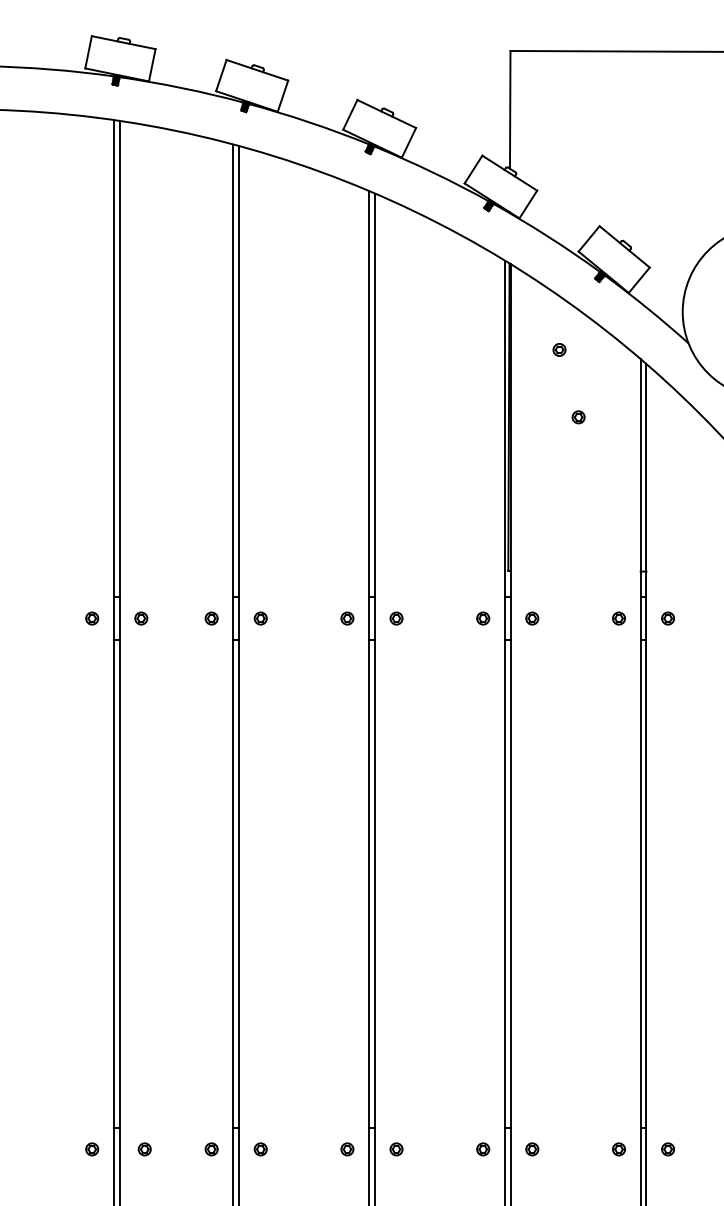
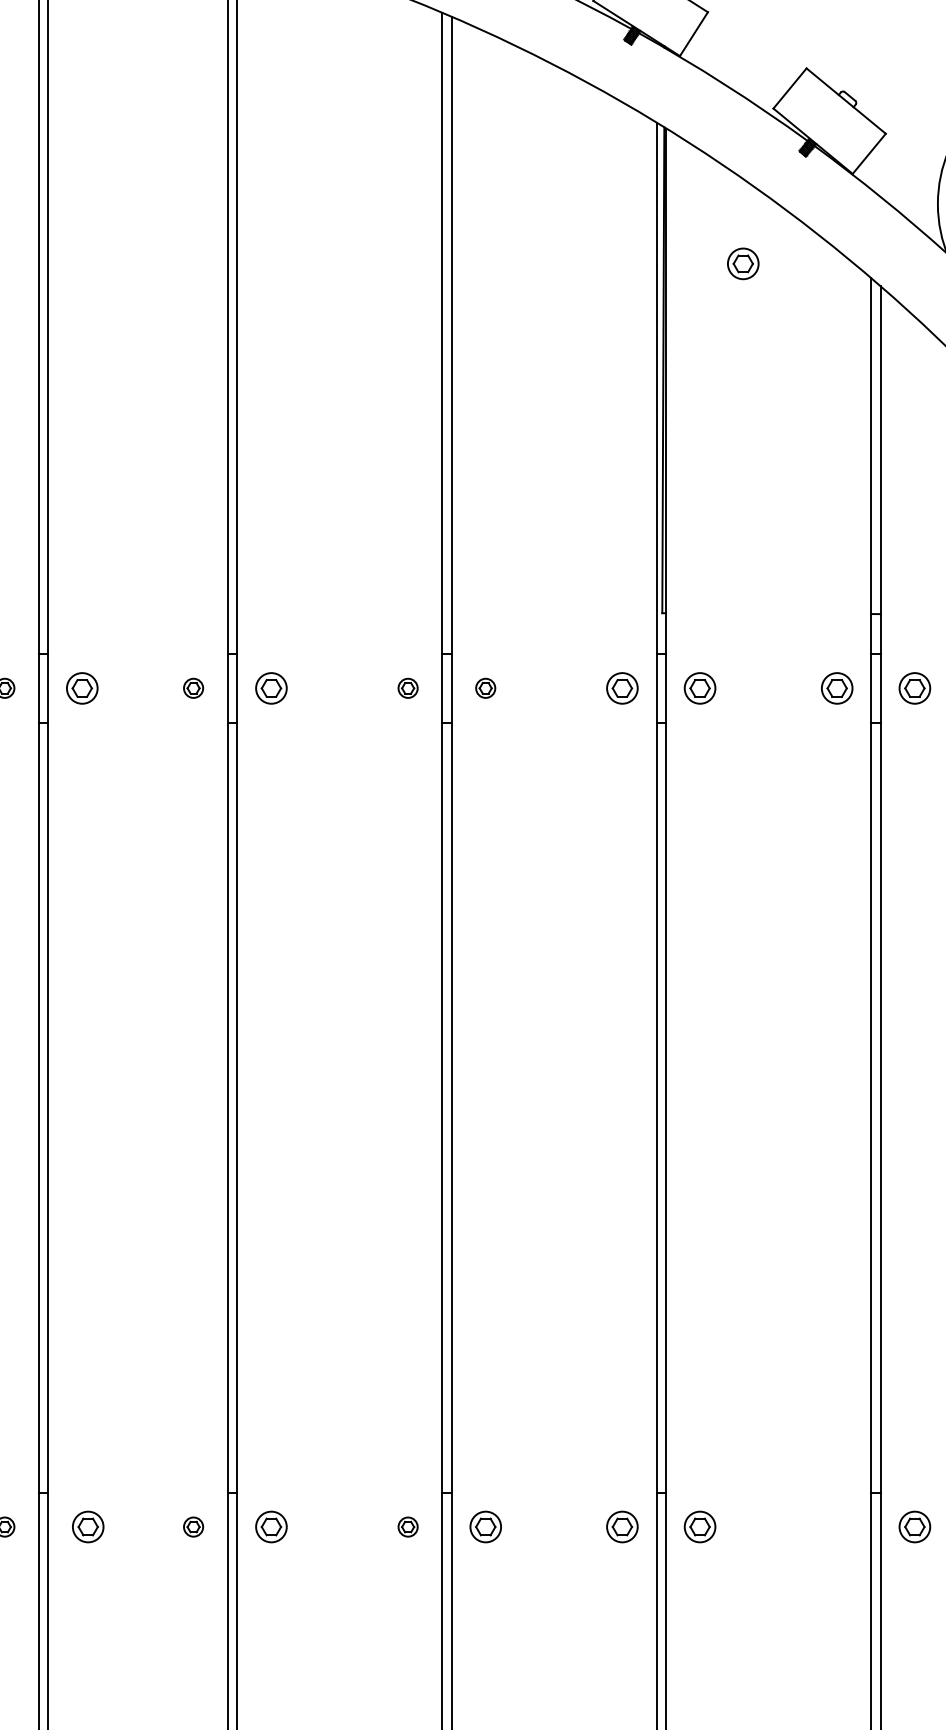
part: (559, 349) -> (743, 263), size x1.6
part: (578, 417) -> (773, 370), removed
part: (141, 618) -> (82, 688), size x1.6
part: (260, 618) -> (270, 688), size x1.6
part: (483, 618) -> (623, 688), size x1.6
part: (532, 618) -> (700, 688), size x1.6
part: (618, 618) -> (836, 688), size x1.6
part: (667, 618) -> (913, 688), size x1.6
part: (144, 1149) -> (87, 1527), size x1.6
part: (260, 1149) -> (270, 1527), size x1.6
part: (396, 1149) -> (485, 1527), size x1.6
part: (483, 1149) -> (623, 1527), size x1.6
part: (532, 1149) -> (700, 1527), size x1.6
part: (618, 1149) -> (836, 1527), removed
part: (667, 1149) -> (913, 1527), size x1.6

